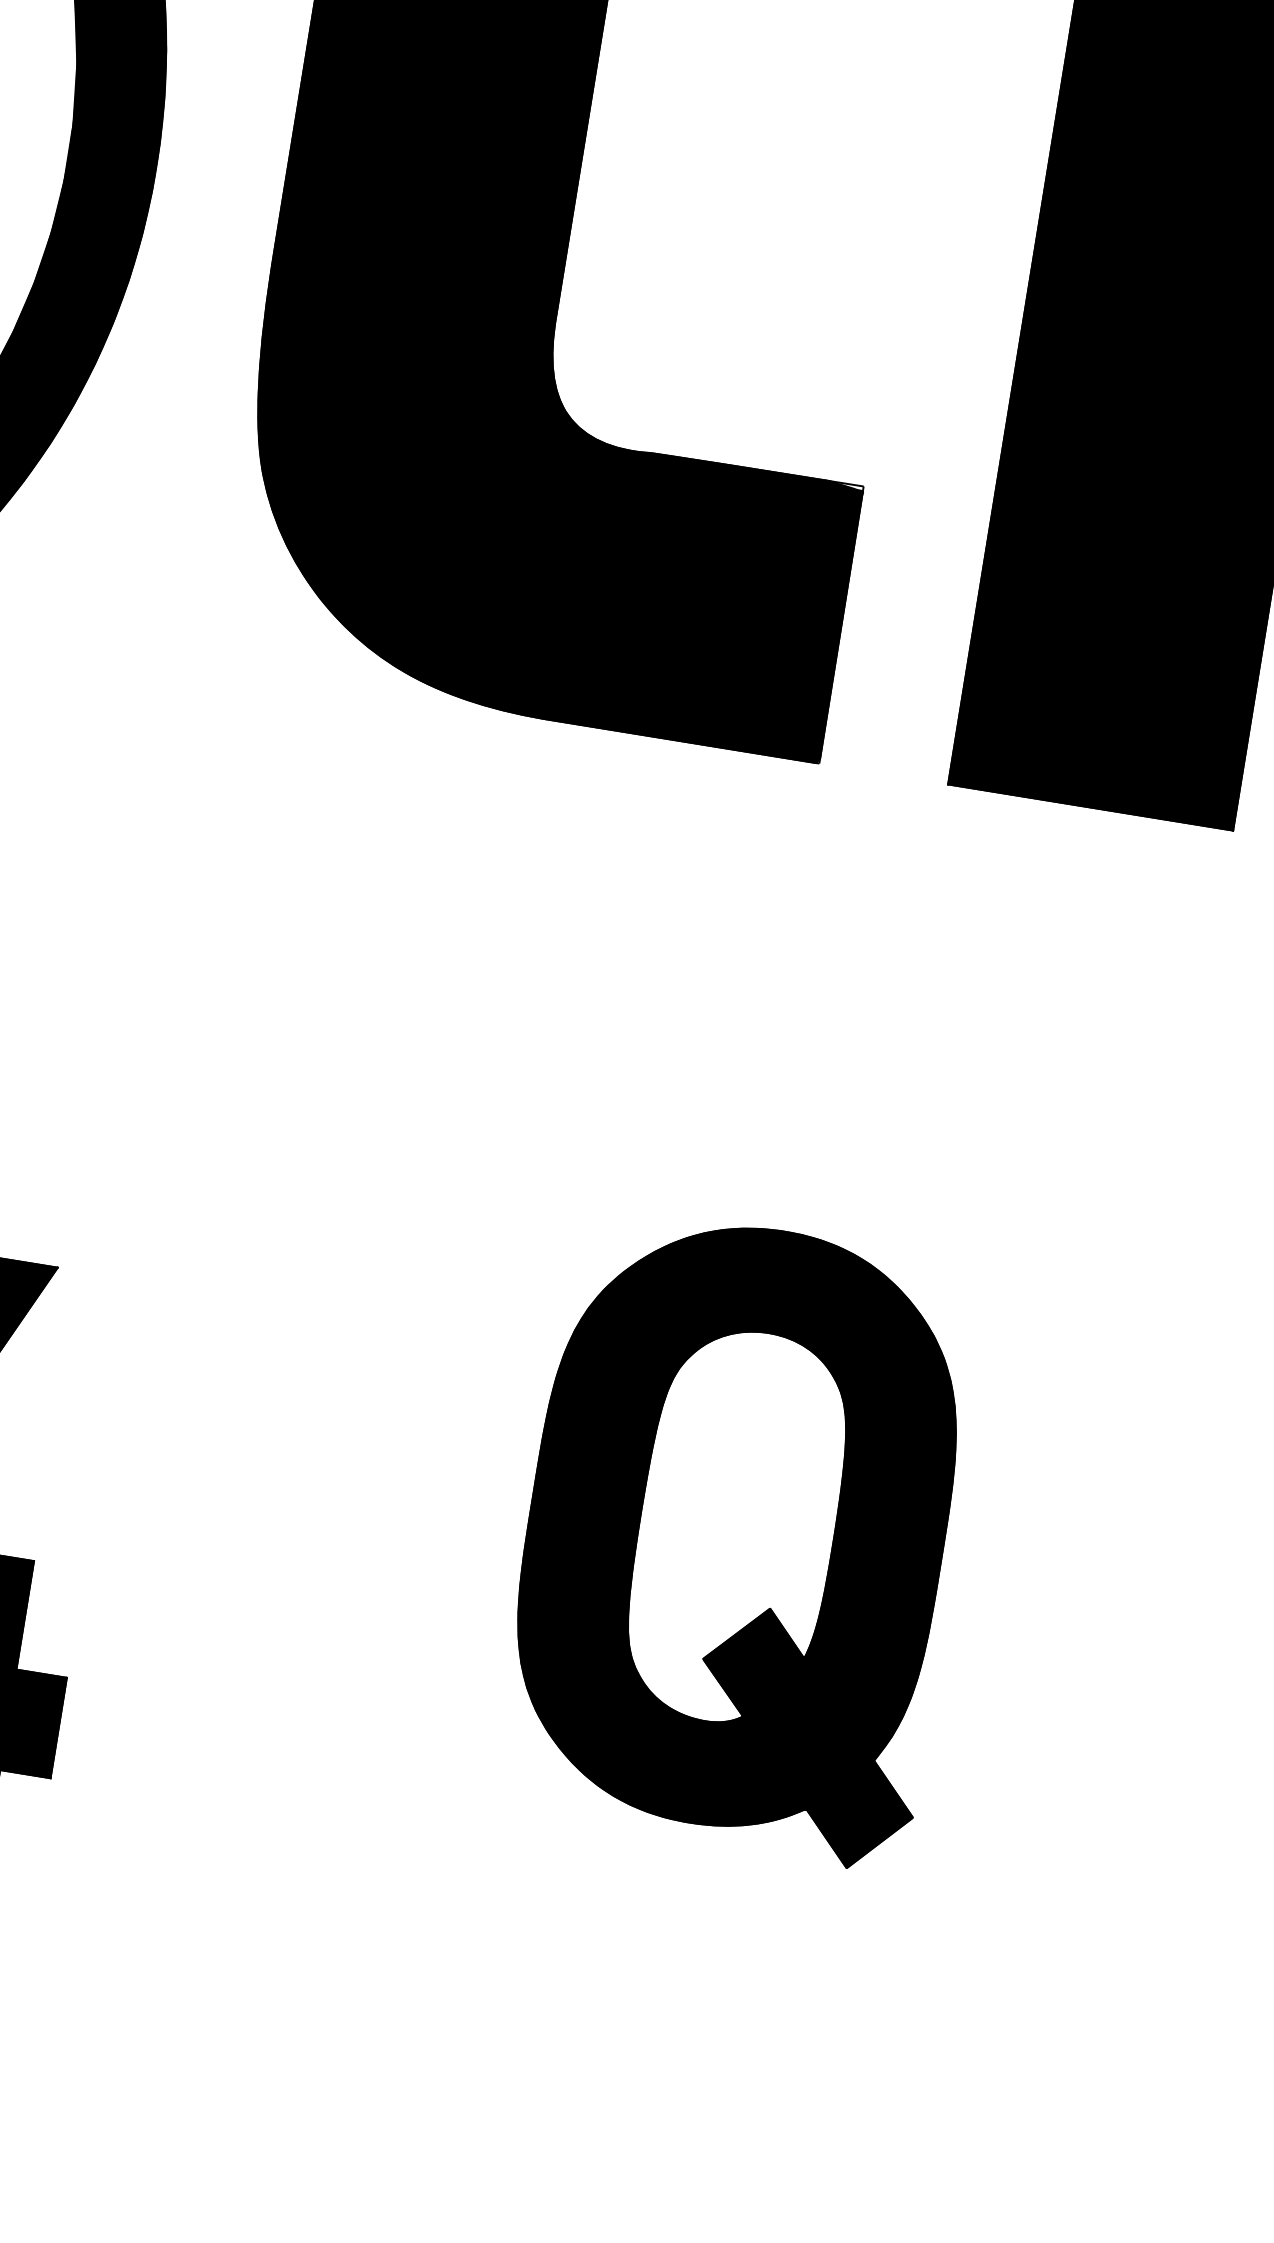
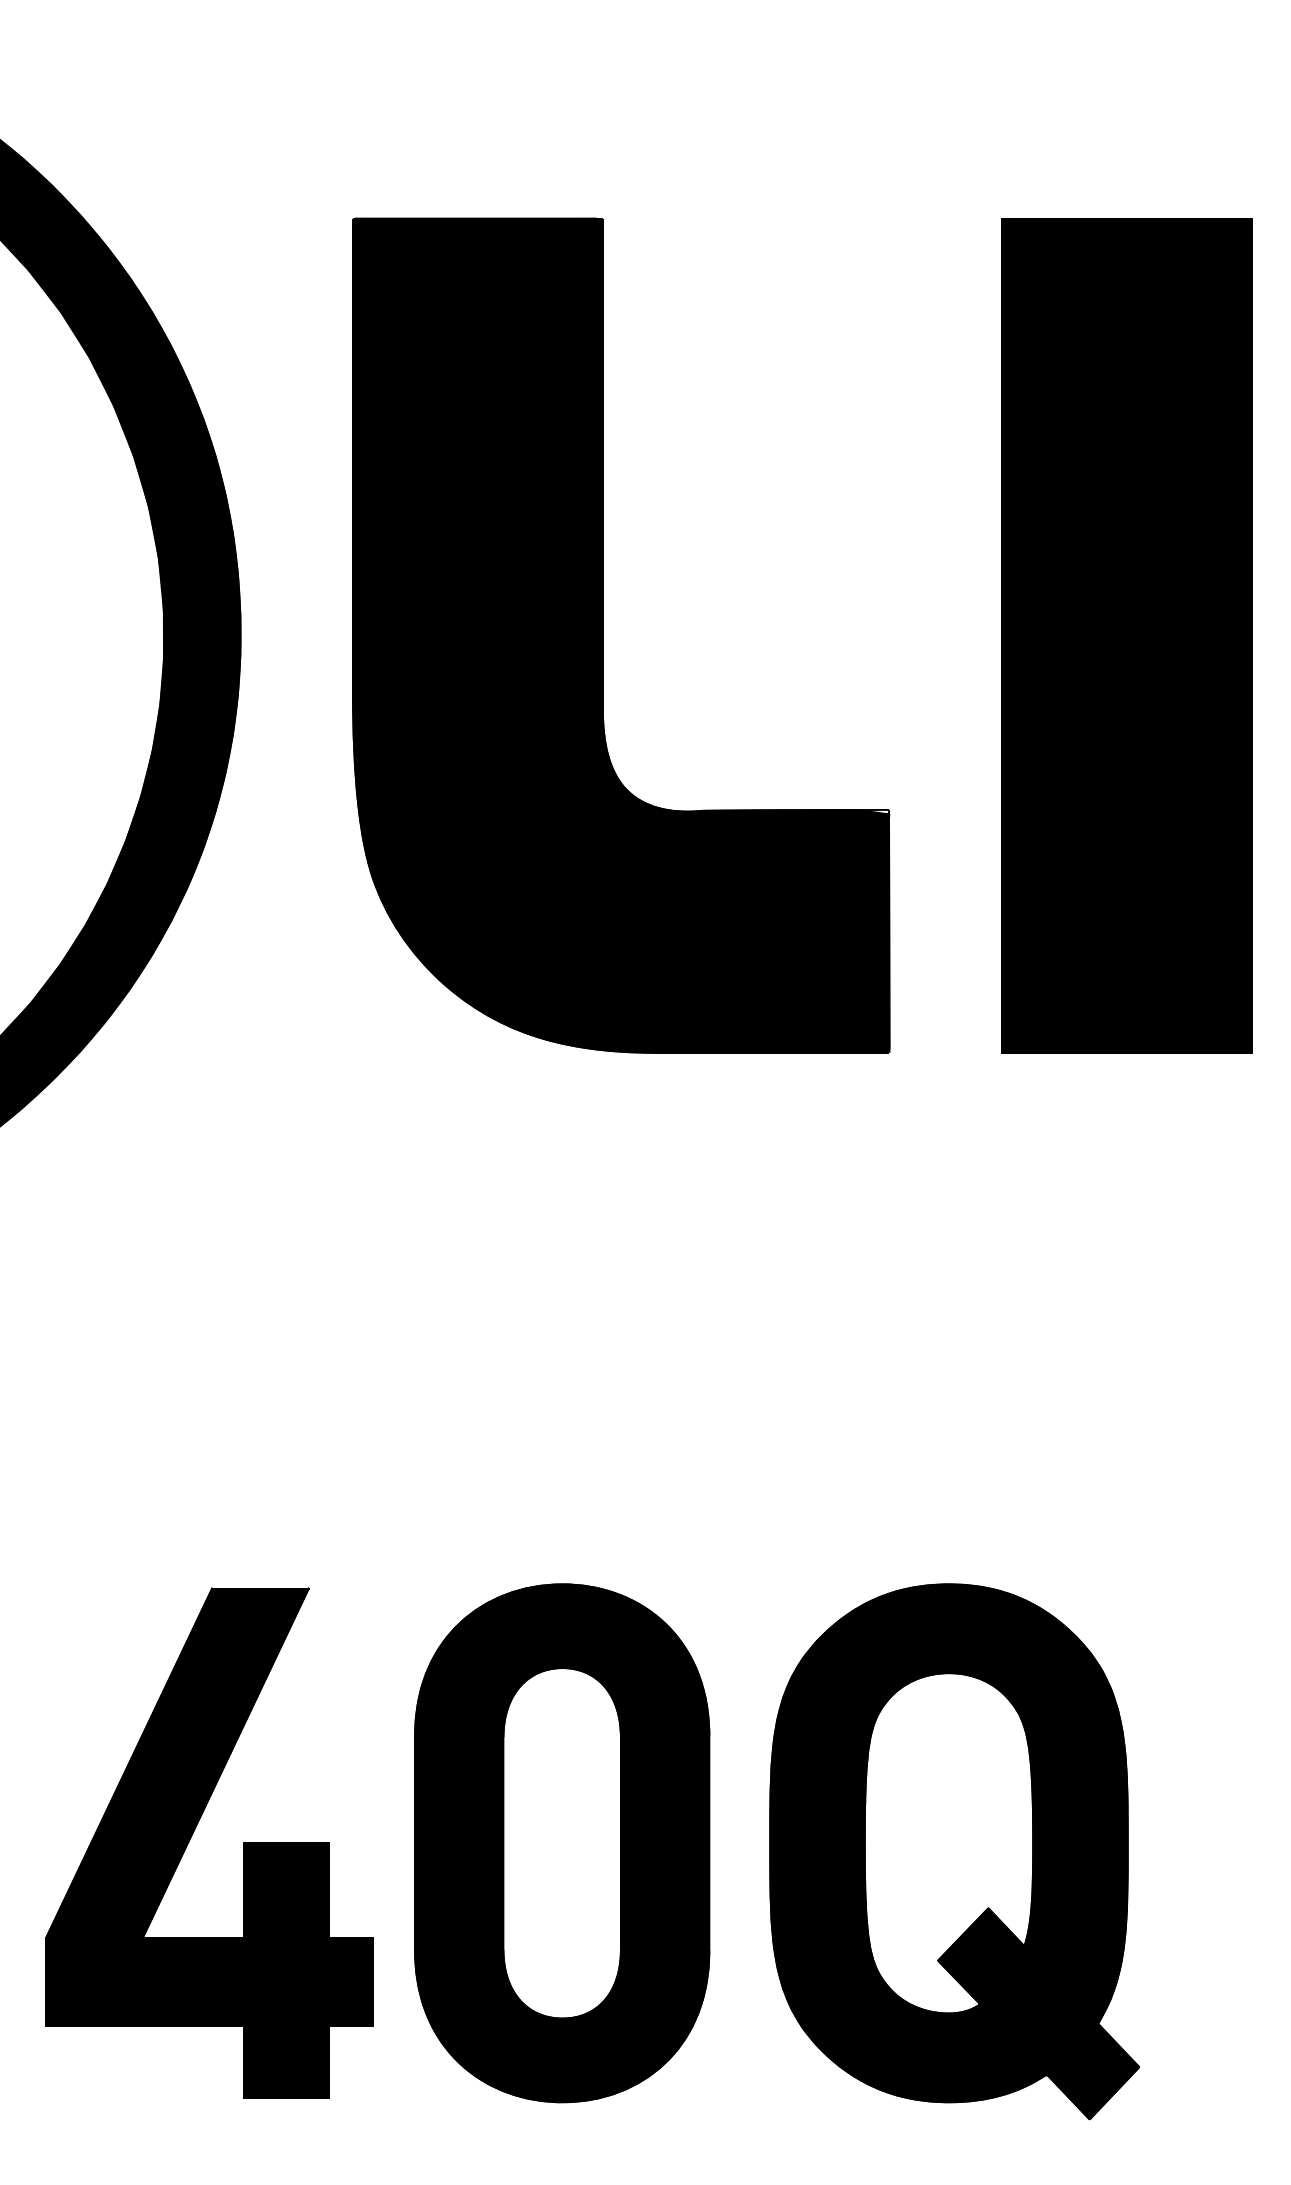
part: (742, 1537) -> (954, 1851), moved
part: (300, 1605) -> (562, 1843), added

